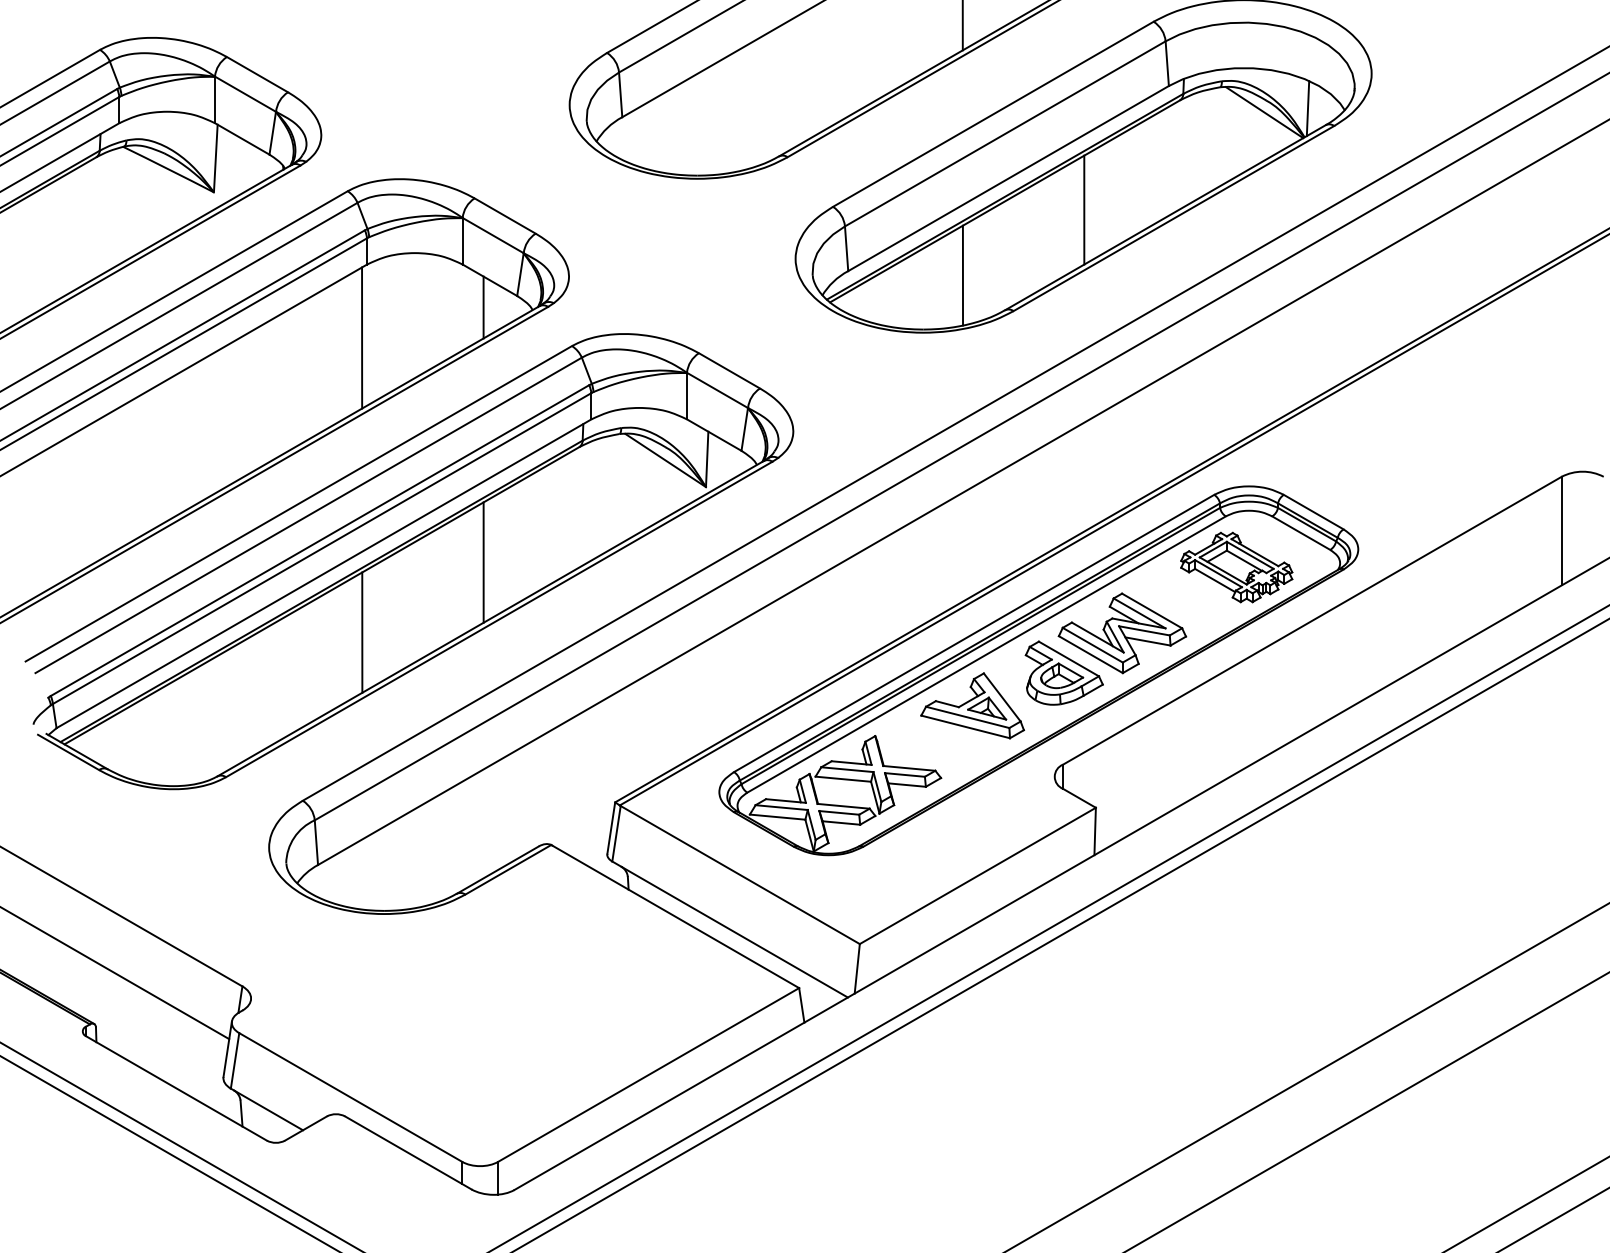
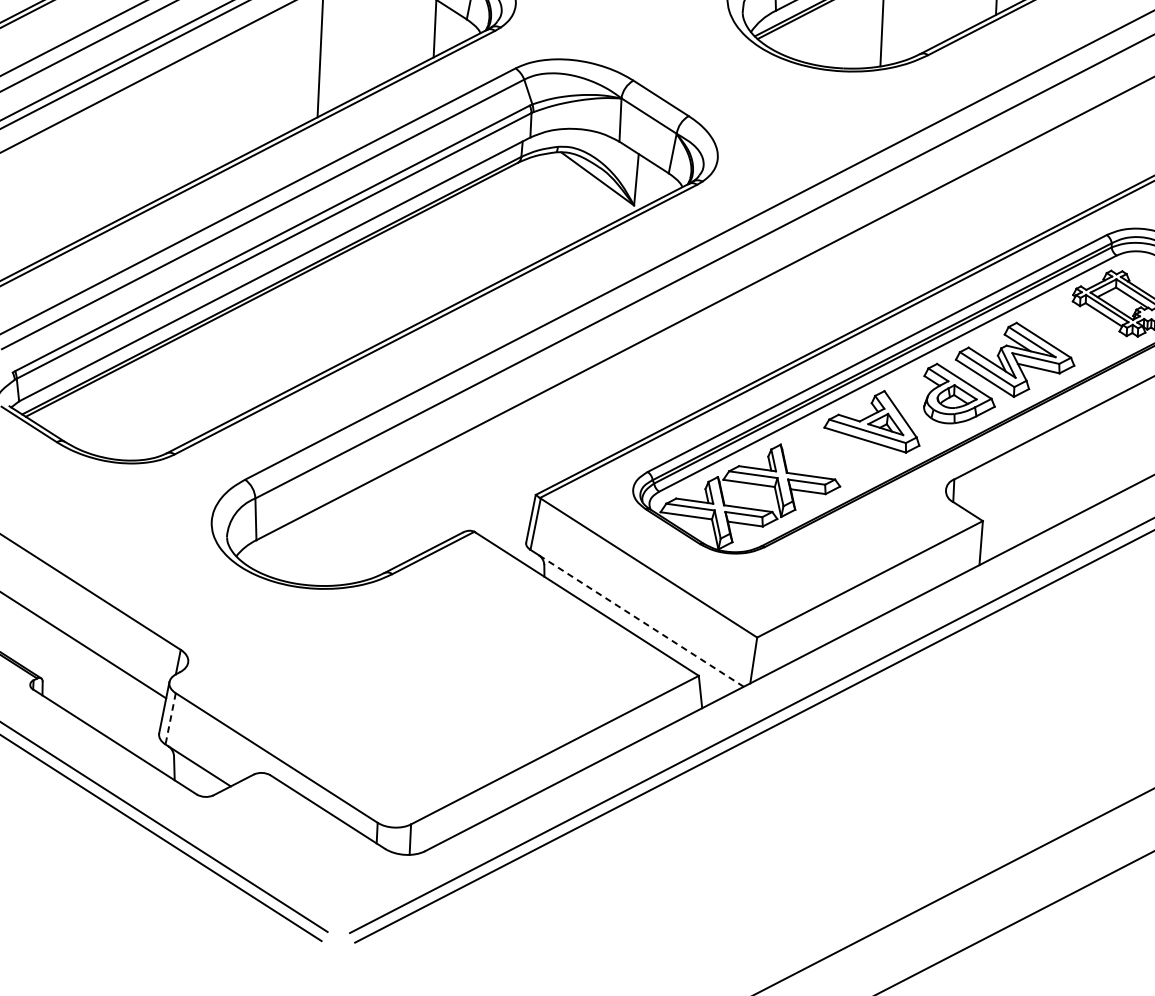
line: (483, 562) -> (423, 265), removed
line: (362, 632) -> (308, 325), removed
line: (734, 932) -> (641, 621), solid -> dashed
line: (235, 1061) -> (171, 719), solid -> dashed

